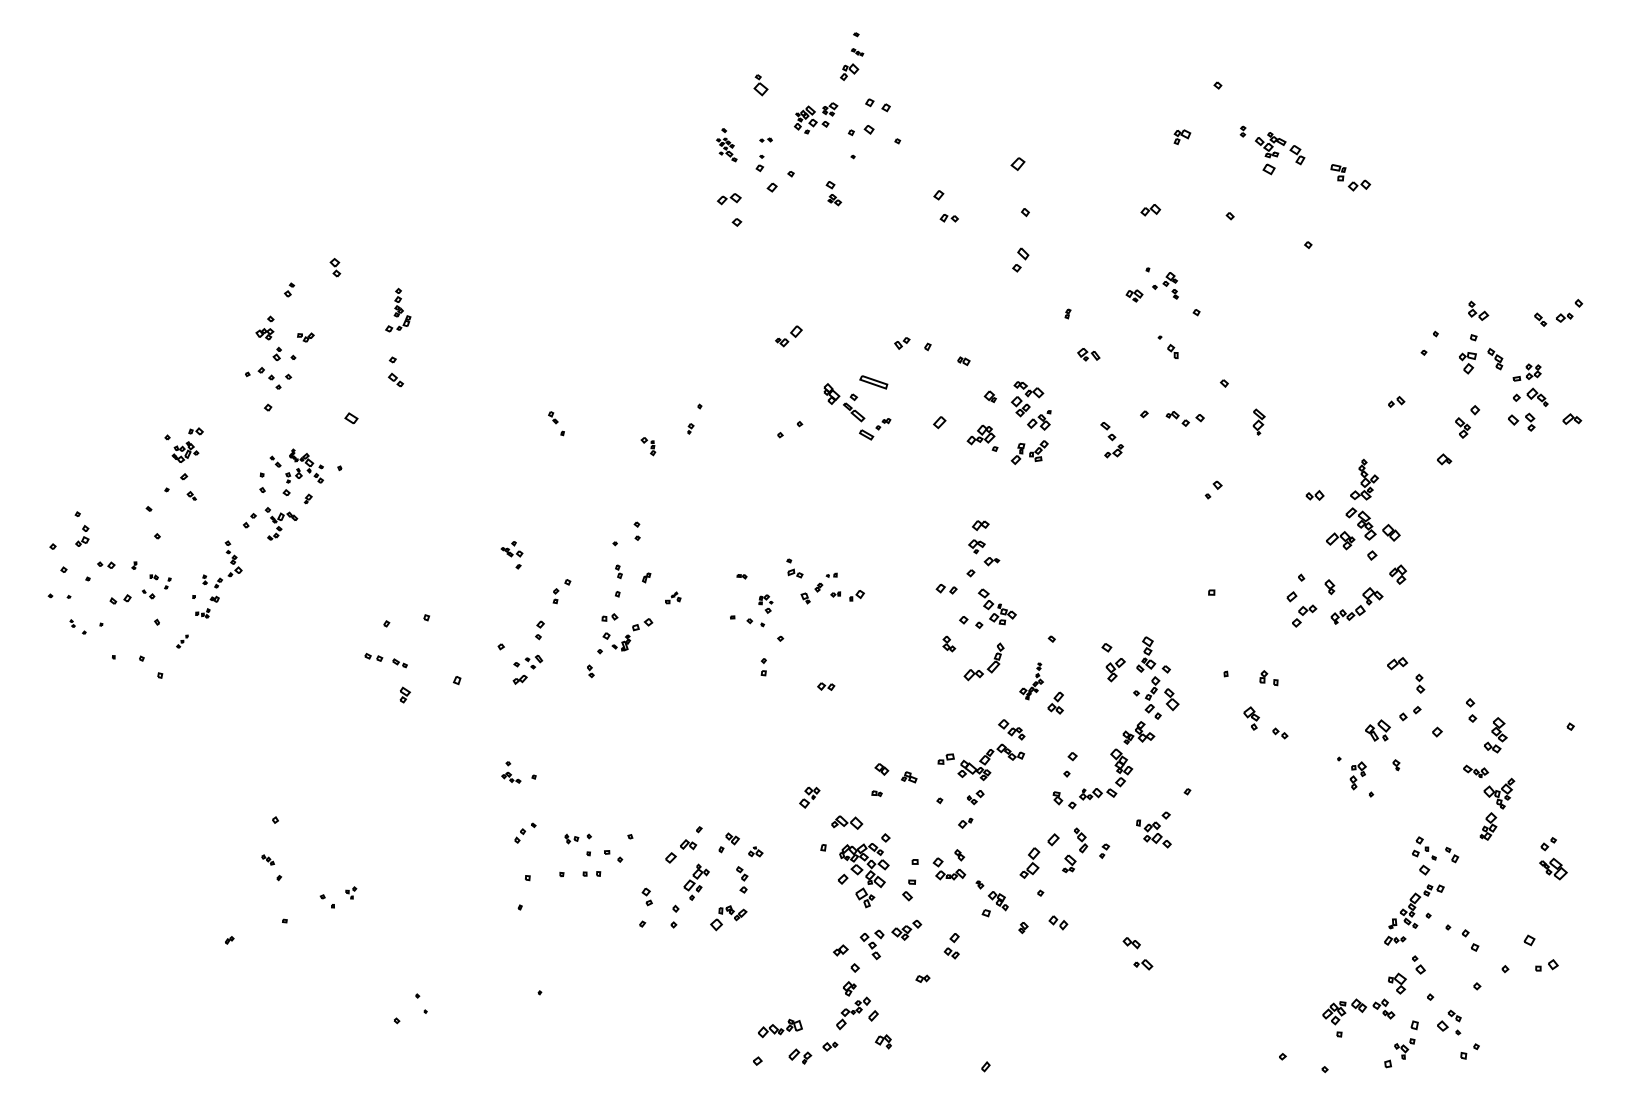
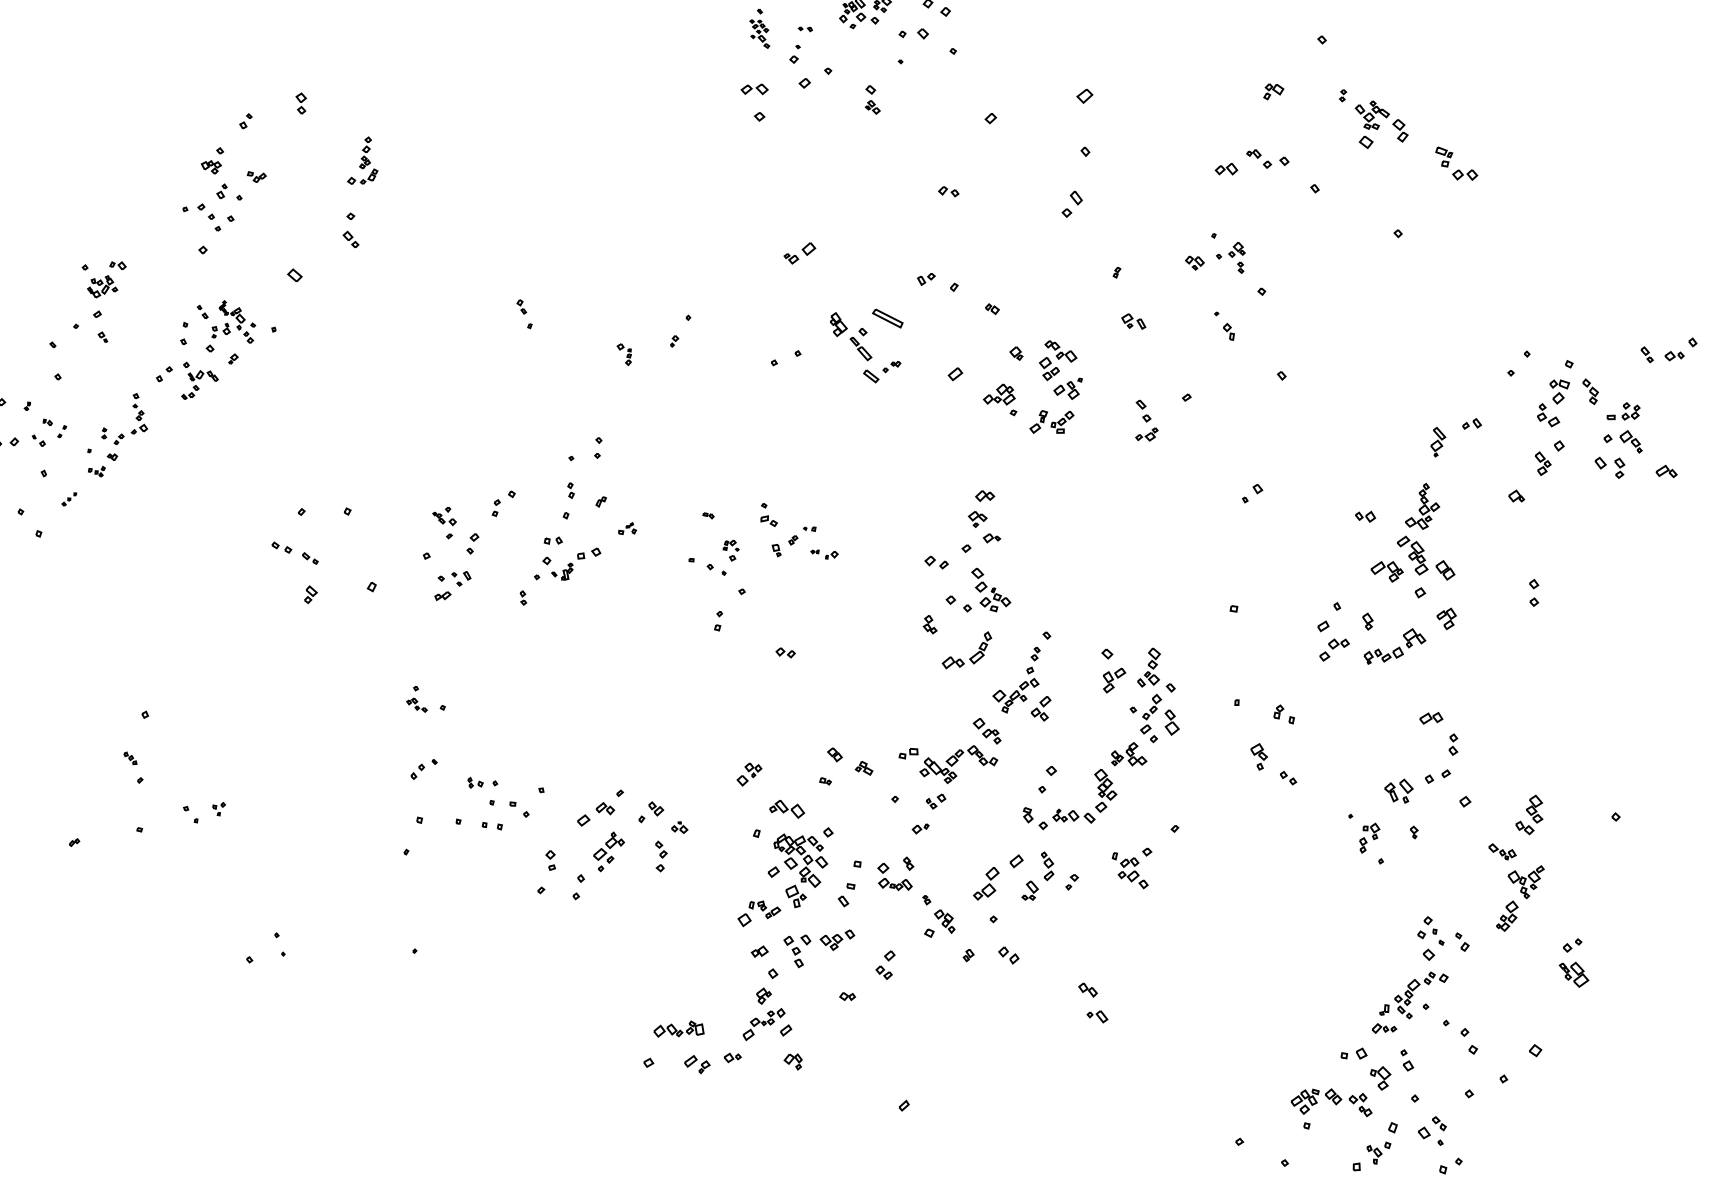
part: (948, 218) -> (947, 191), moved
part: (1478, 310) -> (1549, 415), moved
part: (1184, 418) -> (1266, 159), moved
part: (1258, 421) -> (1437, 441), moved
part: (511, 555) -> (443, 522), moved
part: (847, 595) -> (824, 553), size x0.71
part: (1031, 681) -> (1017, 679), size x1.67
part: (1471, 710) -> (1534, 592), moved
part: (728, 918) -> (758, 914), moved
part: (1546, 965) -> (1353, 1053), moved

